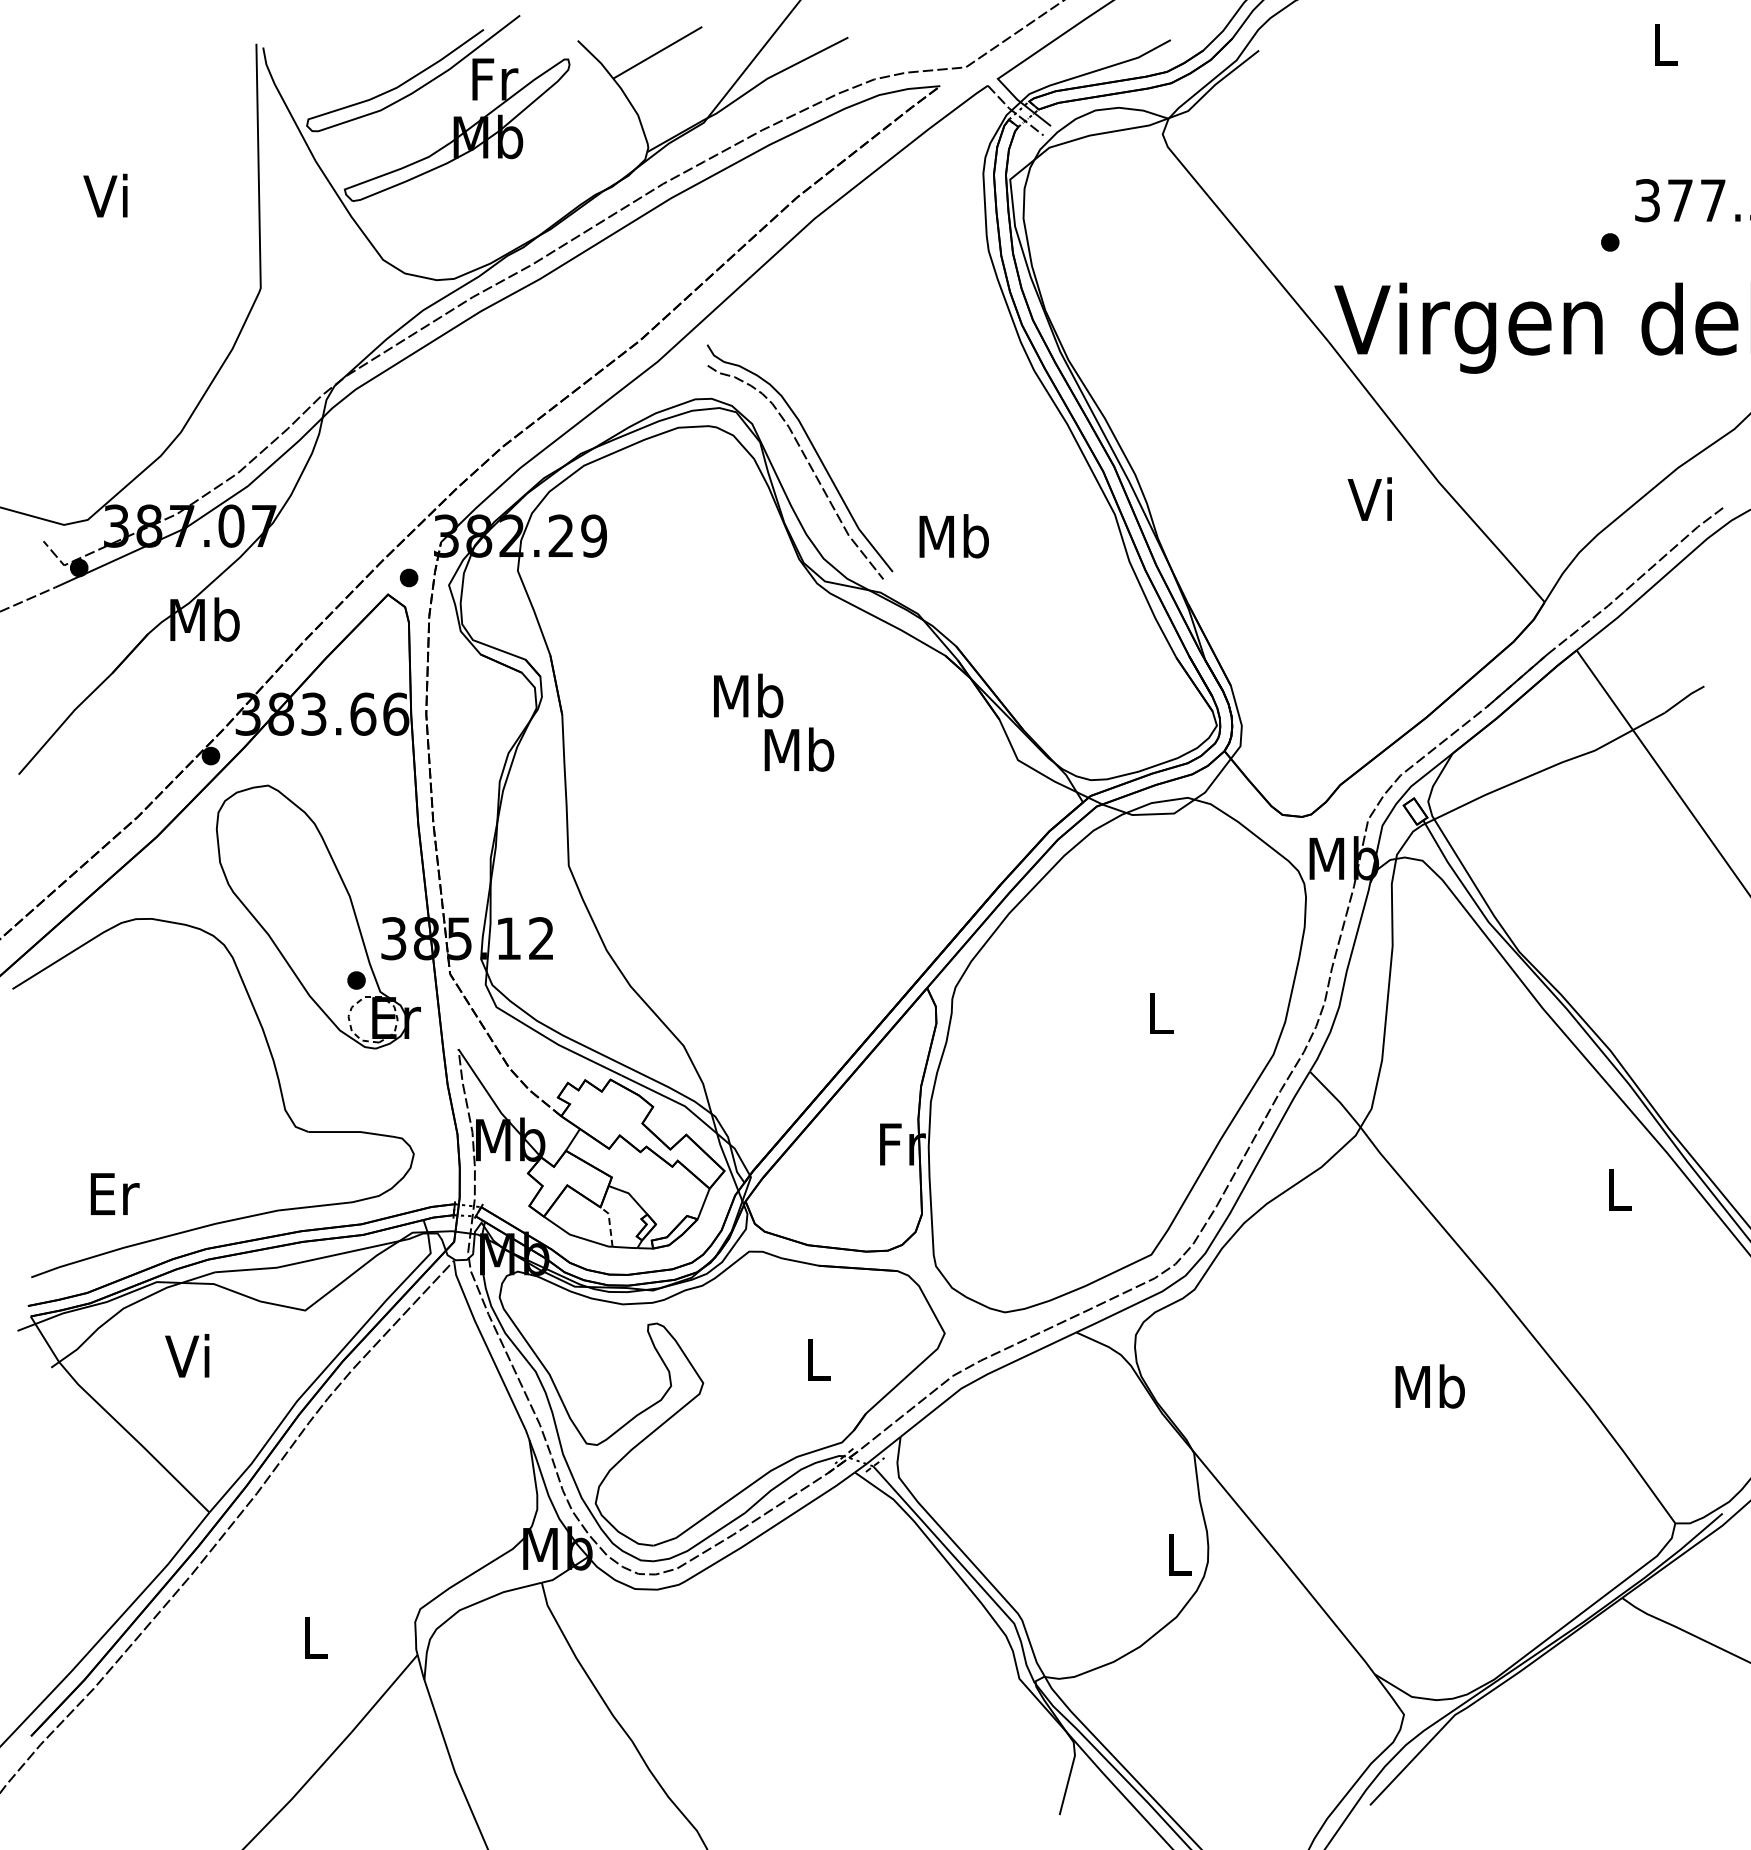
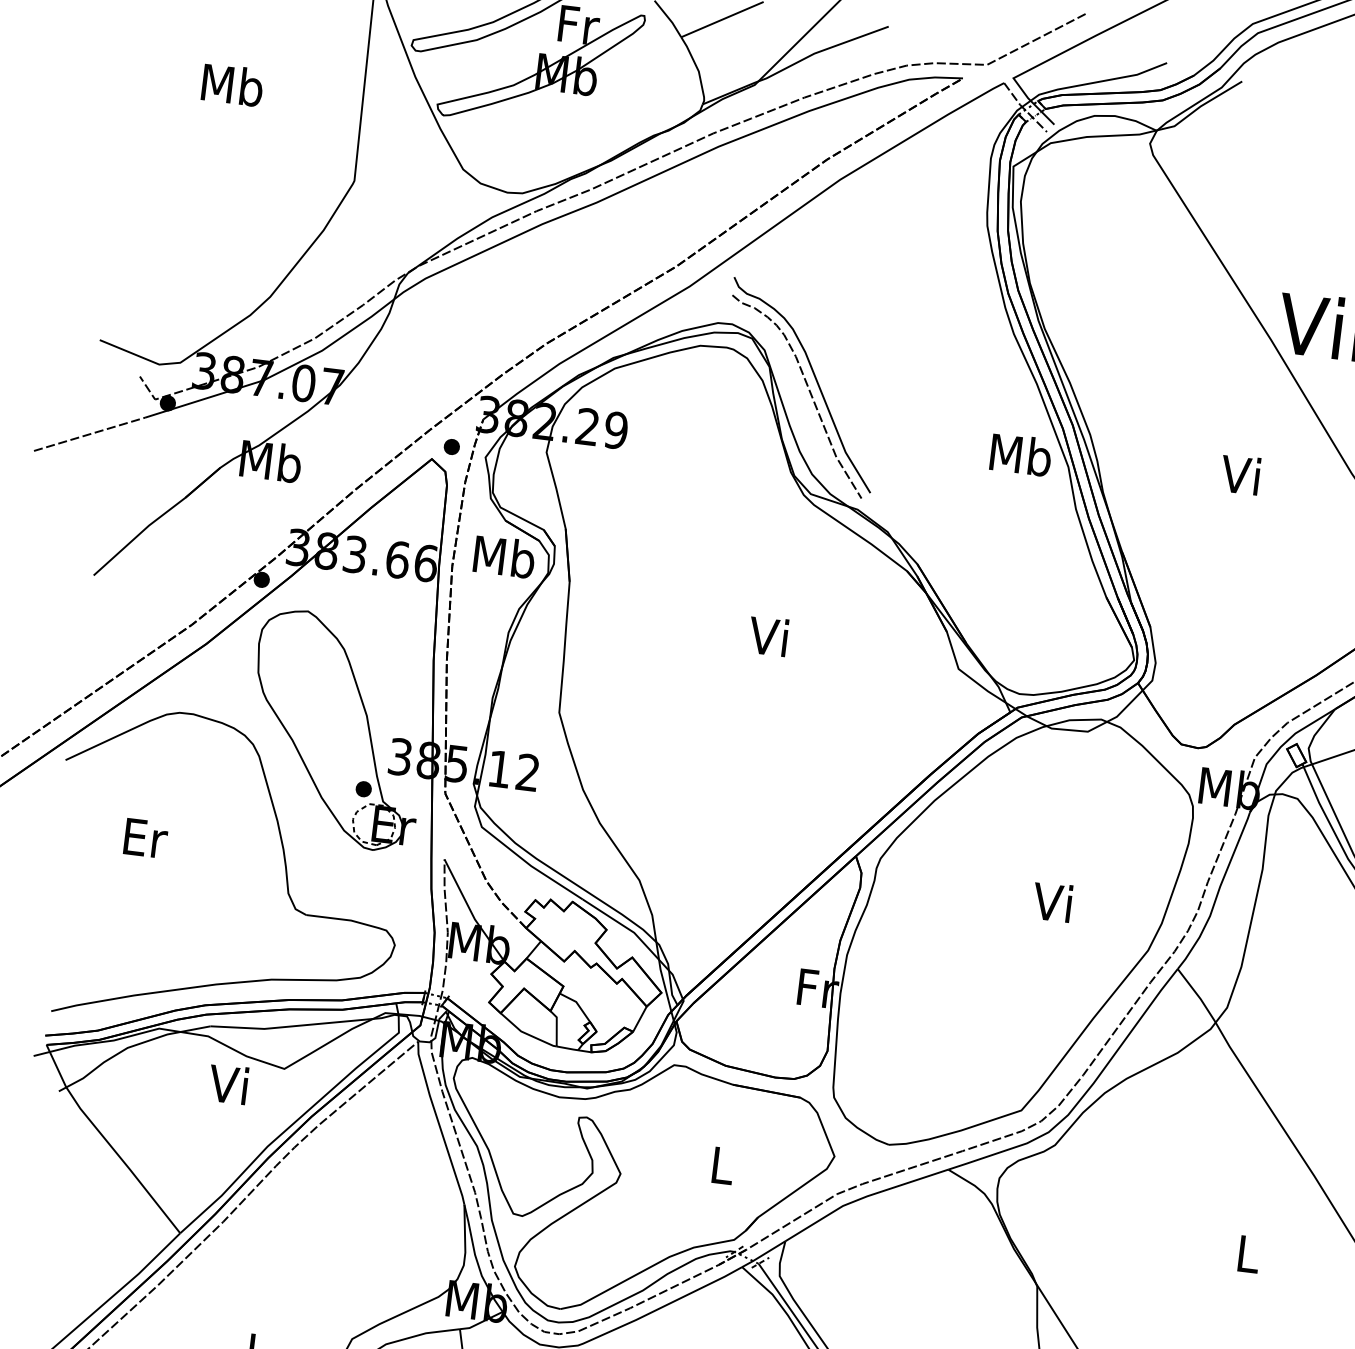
text: (108, 195) -> (232, 84), Vi -> Mb
text: (1369, 498) -> (1239, 474), moved
text: (953, 536) -> (1020, 455), moved
text: (748, 695) -> (504, 556), moved
text: (799, 749) -> (770, 636), Mb -> Vi
text: (1157, 1012) -> (1052, 901), L -> Vi
text: (115, 1193) -> (146, 837), moved
line: (609, 1224) -> (556, 1026), dashed -> solid
text: (187, 1355) -> (228, 1083), moved
text: (1429, 1386) -> (1247, 1253), Mb -> L

